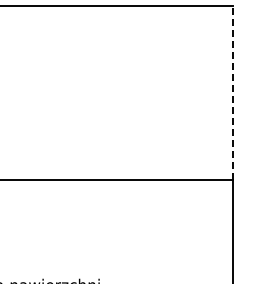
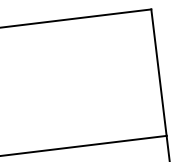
line: (233, 92) -> (159, 71), dashed -> solid

